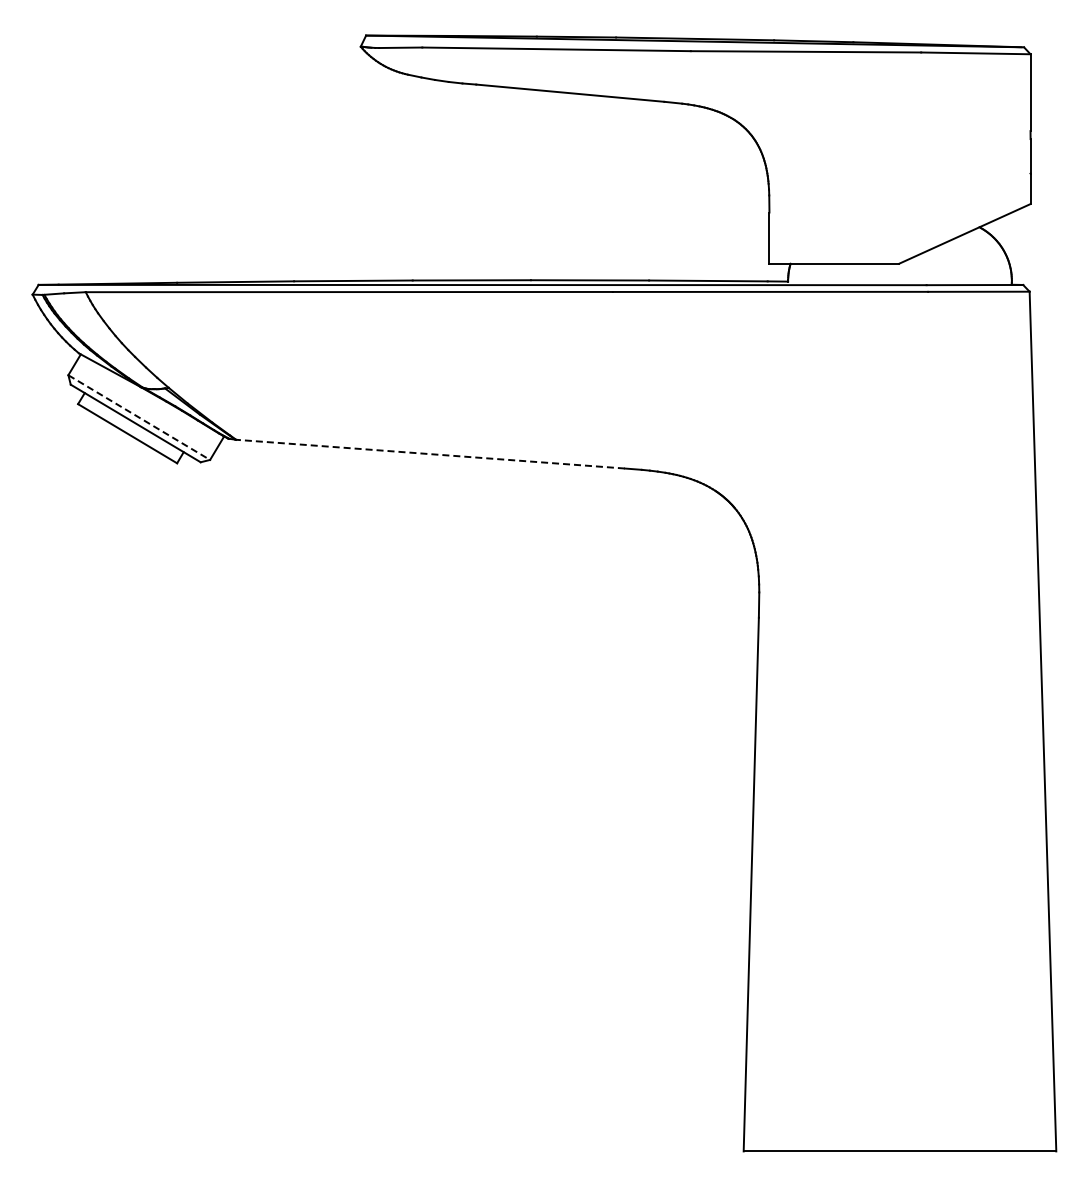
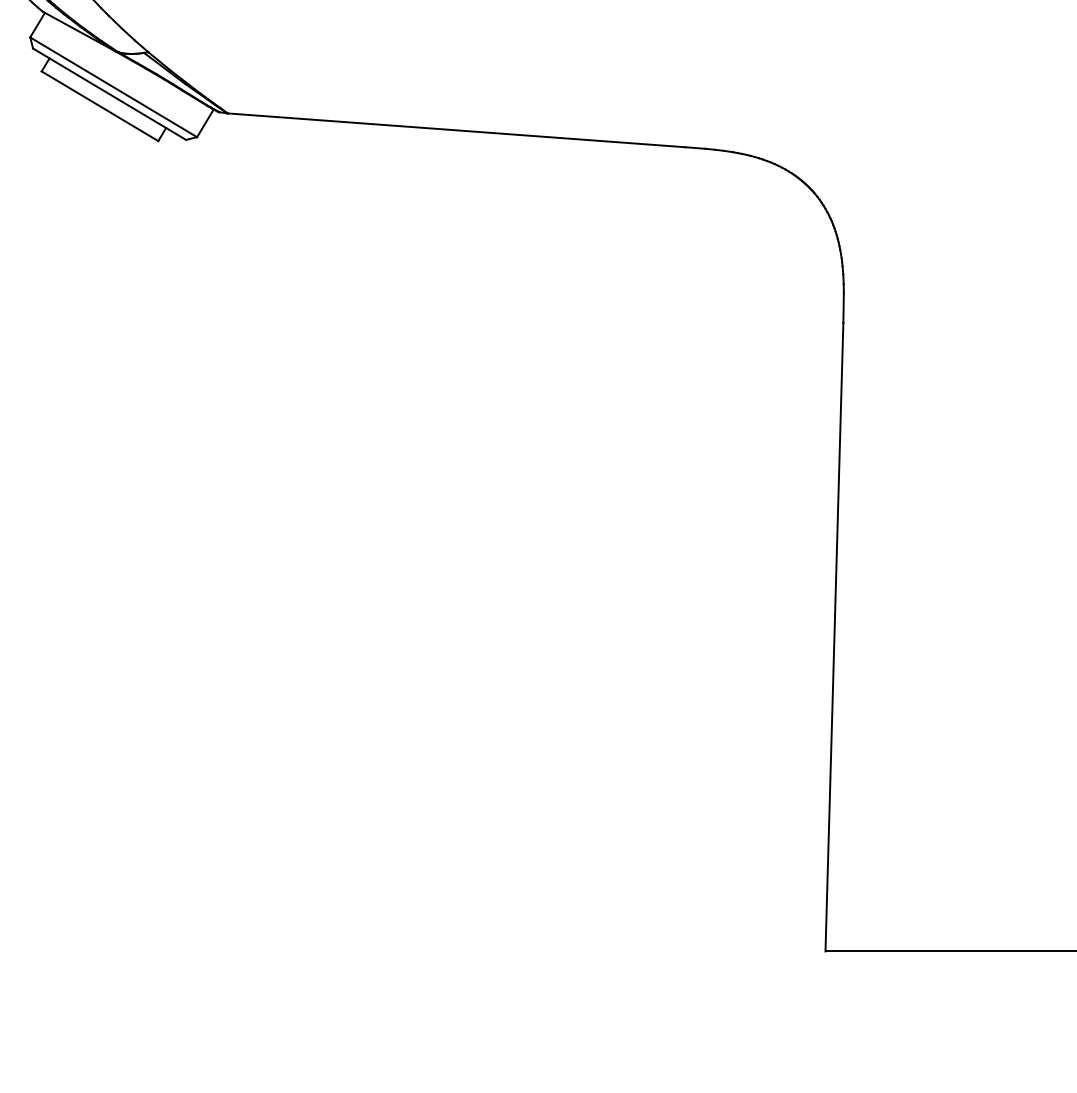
line: (139, 417) -> (113, 87), dashed -> solid
line: (430, 454) -> (456, 130), dashed -> solid

